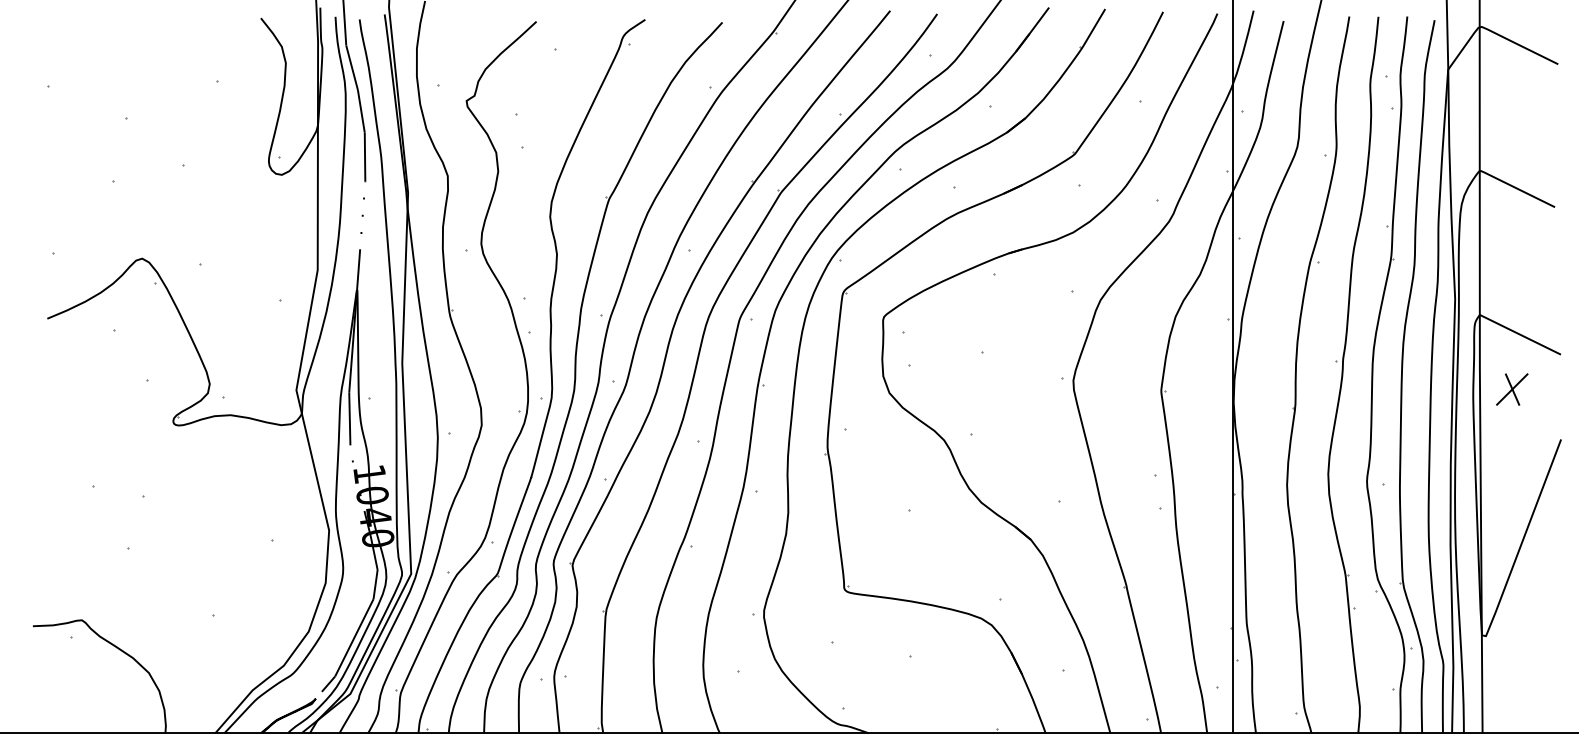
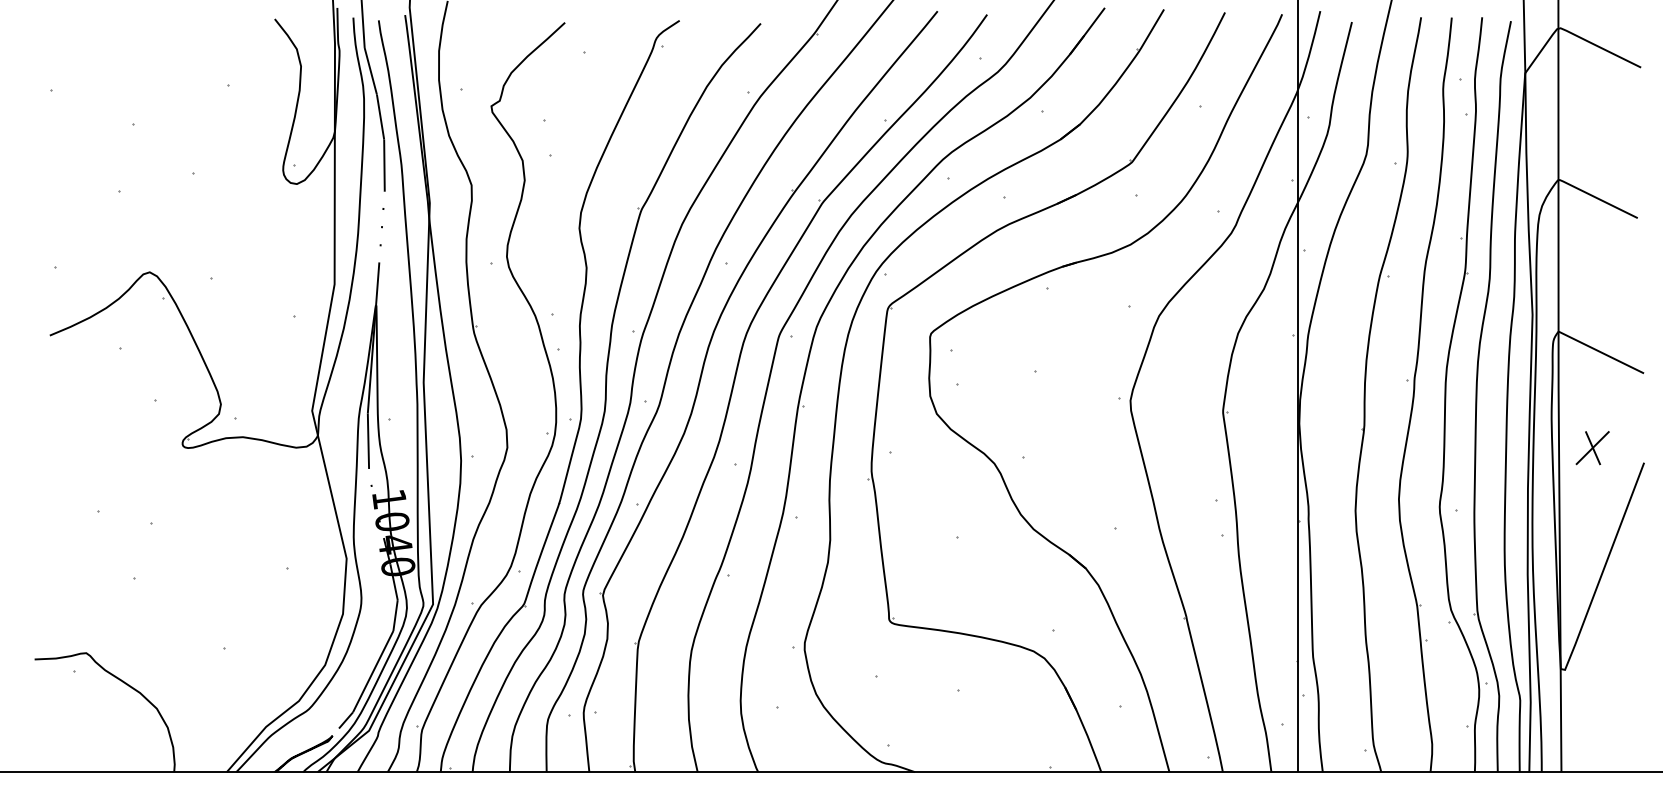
part: (1512, 389) -> (1592, 448), moved

